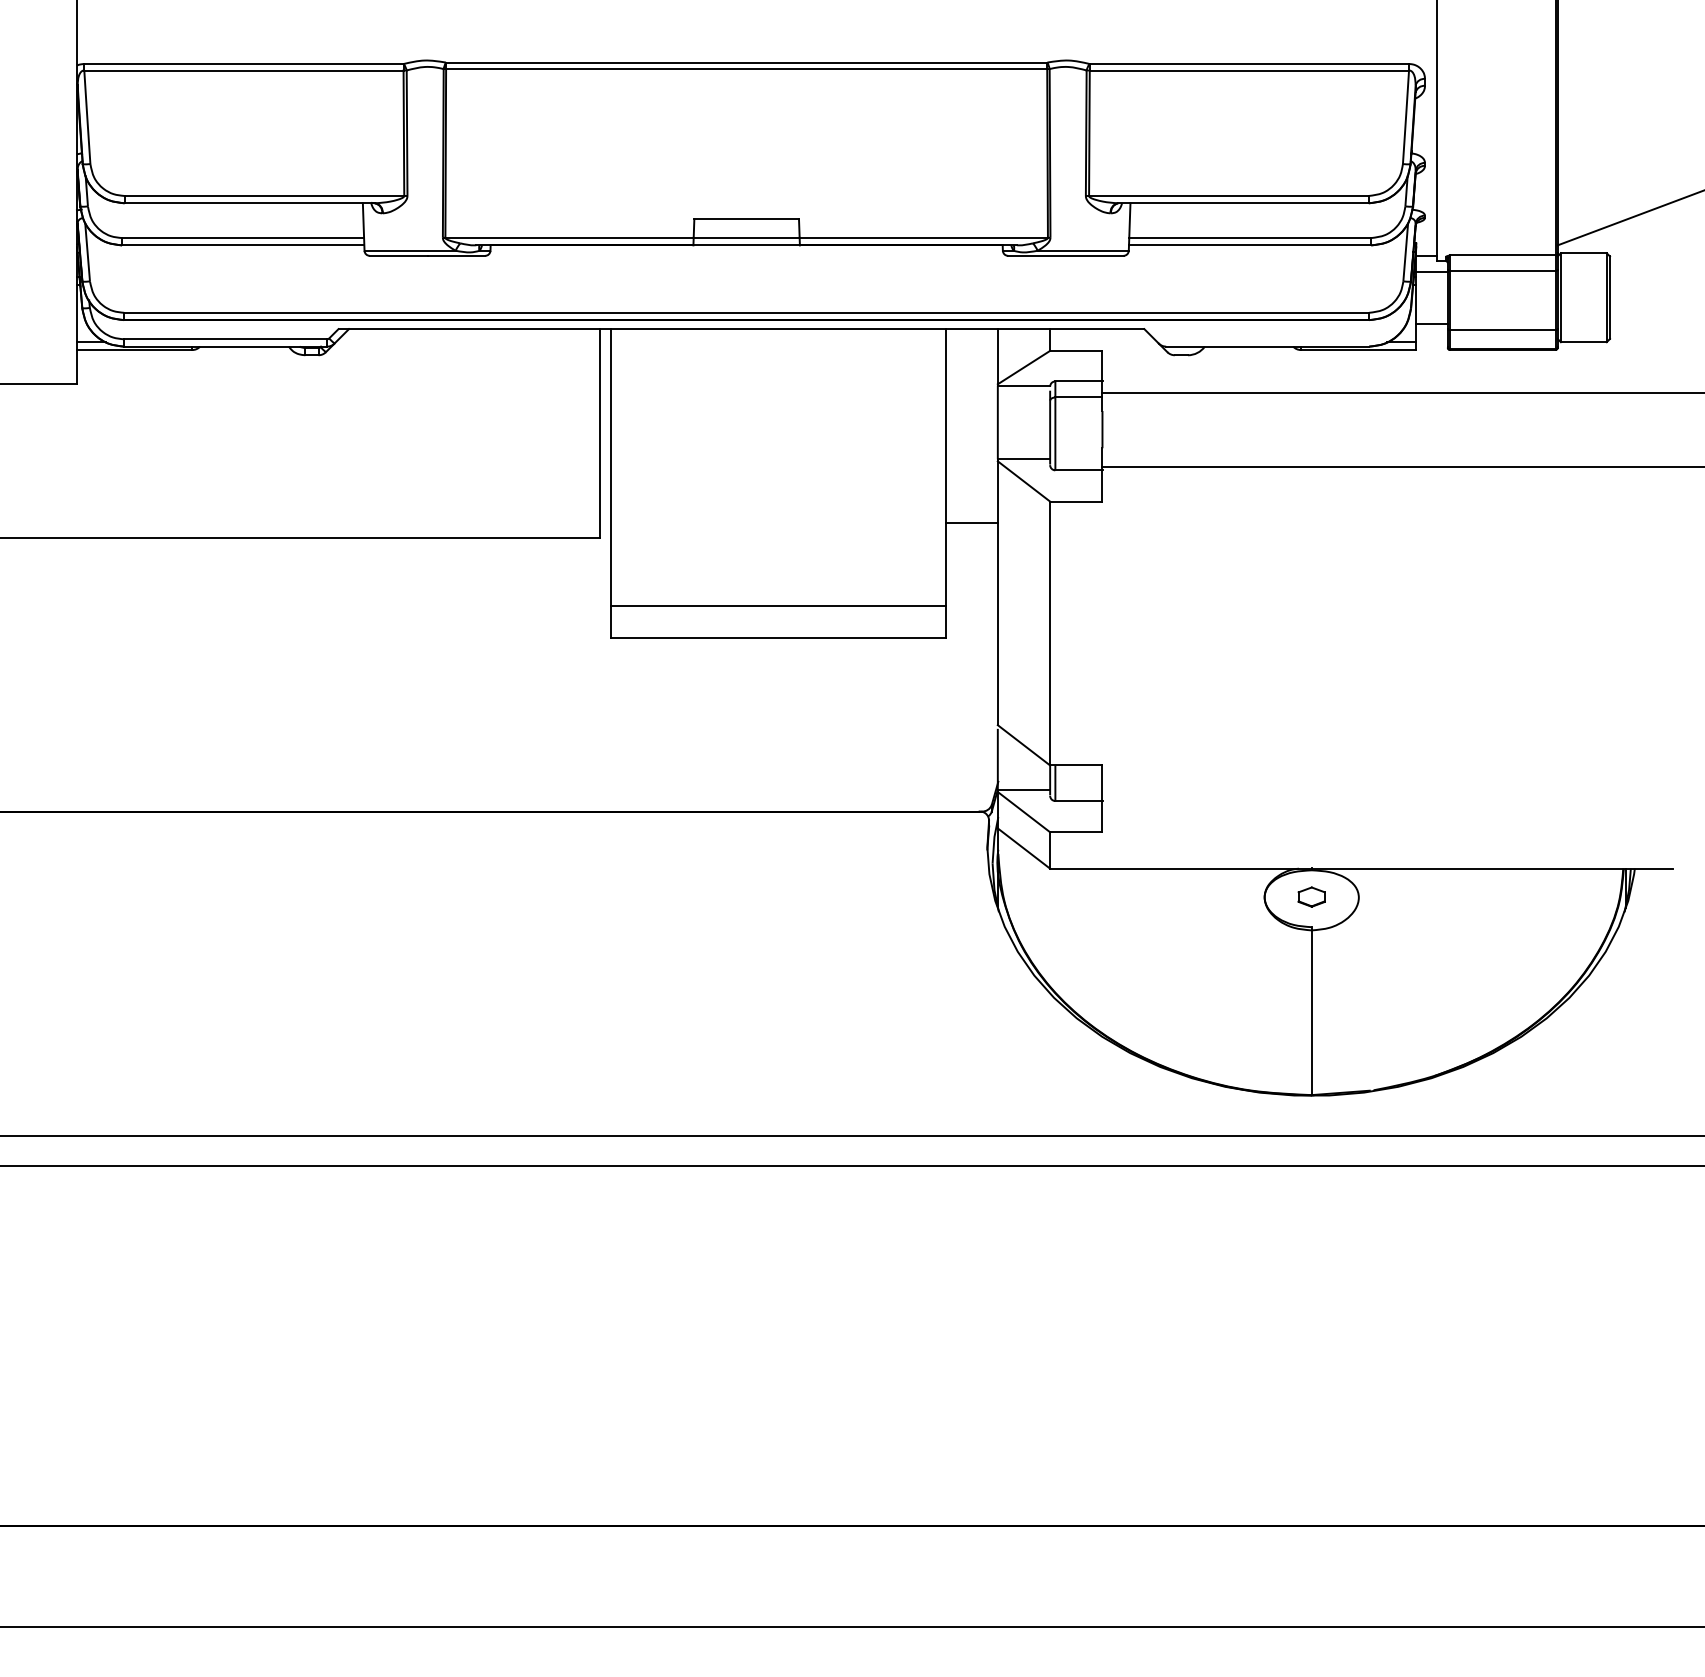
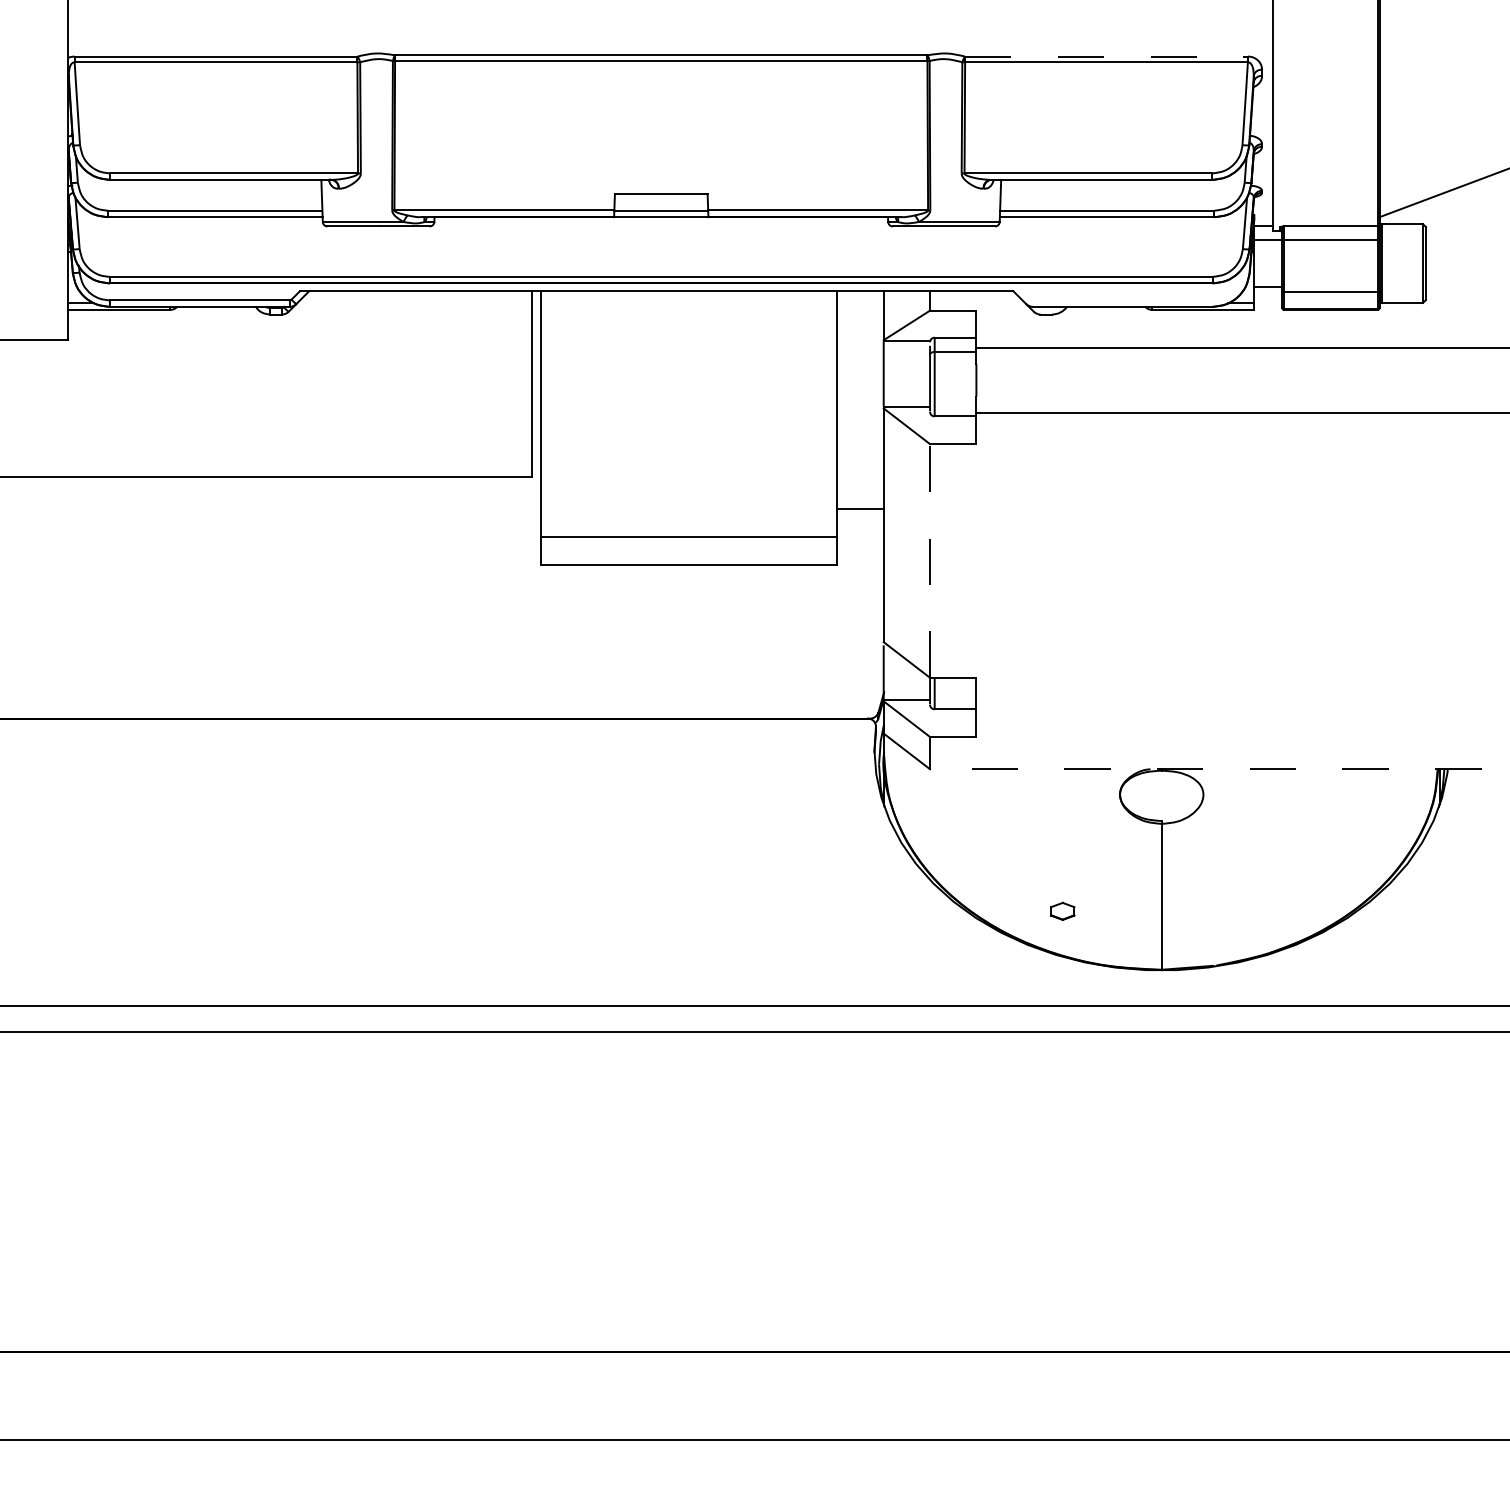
line: (1250, 63) -> (1107, 56), solid -> dashed
line: (971, 522) -> (860, 508), moved
line: (1050, 633) -> (930, 560), solid -> dashed
line: (1361, 868) -> (1205, 769), solid -> dashed
part: (1311, 896) -> (1062, 910), moved

